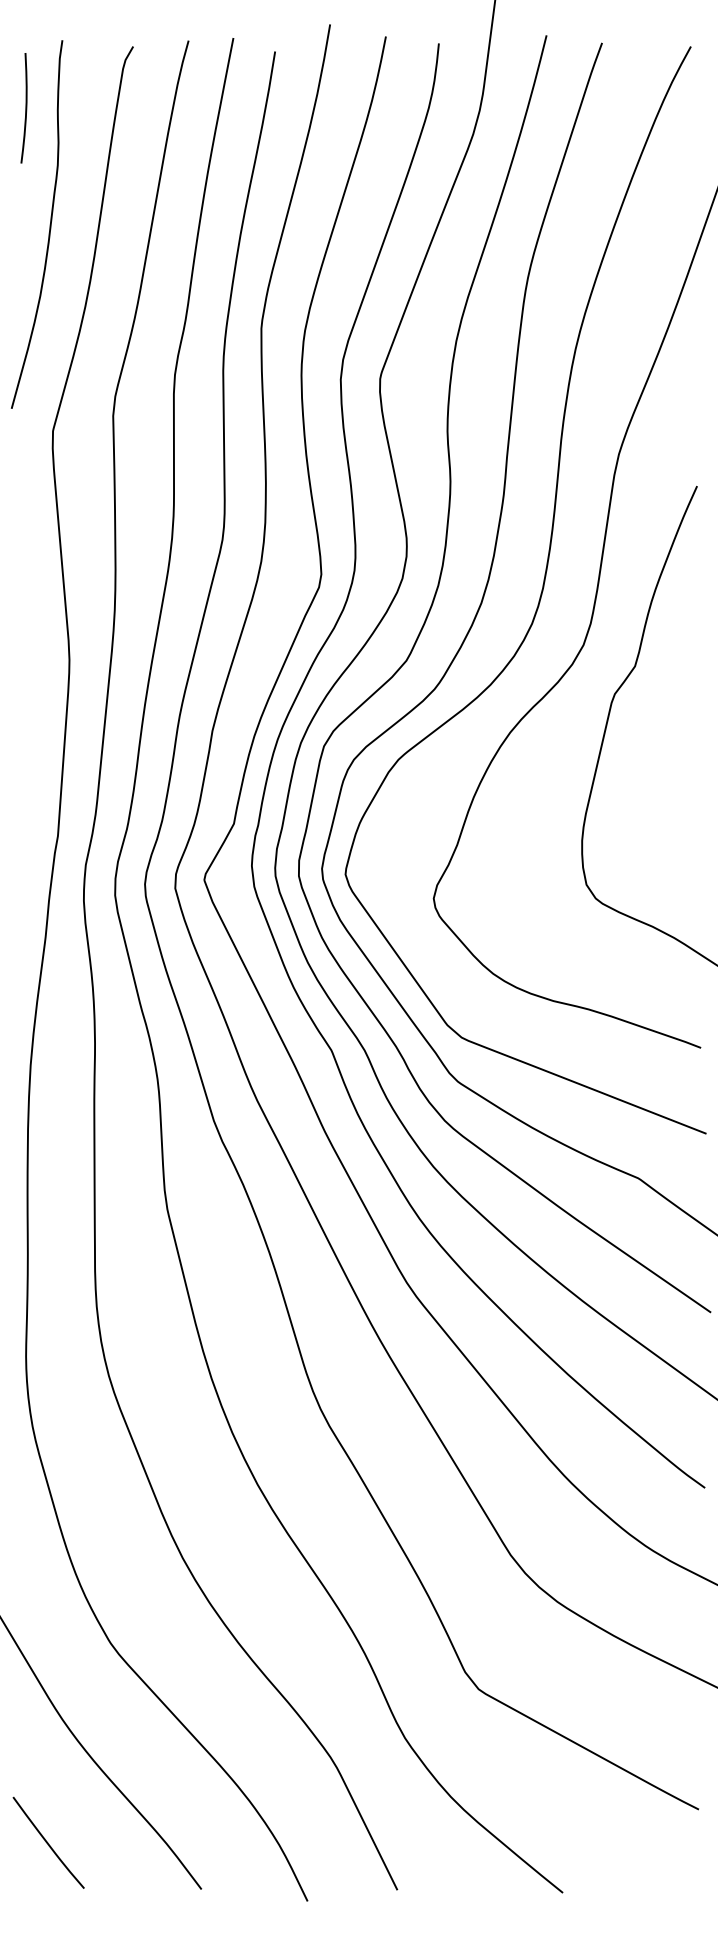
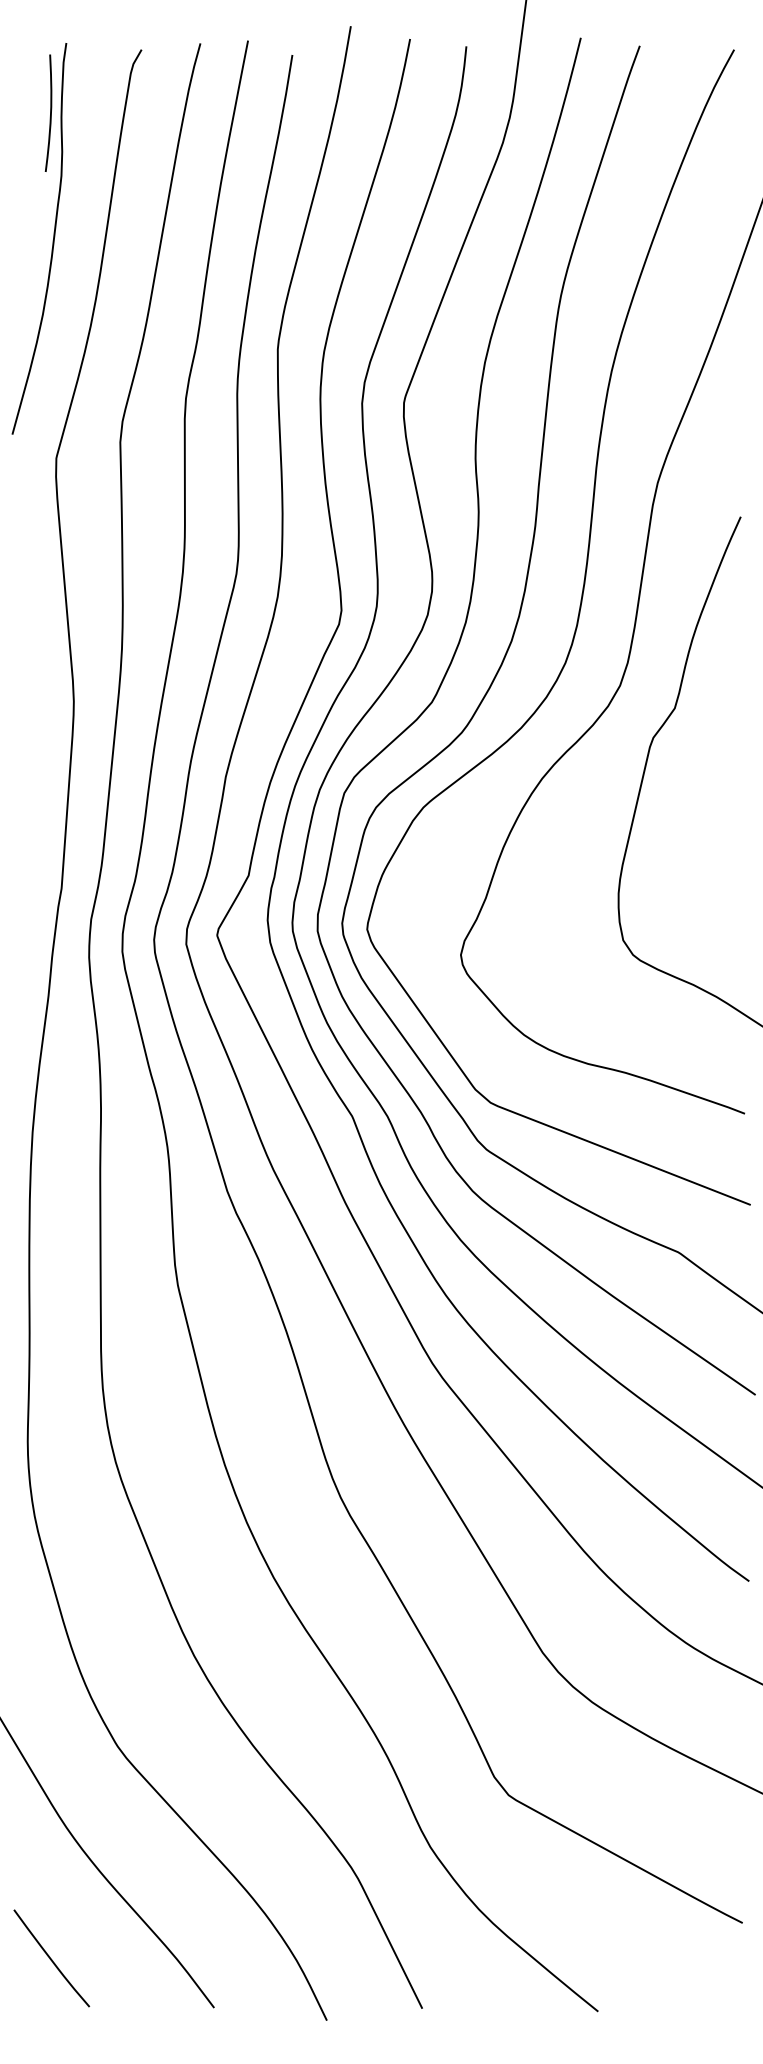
curve: (25, 107) -> (50, 112), moved

